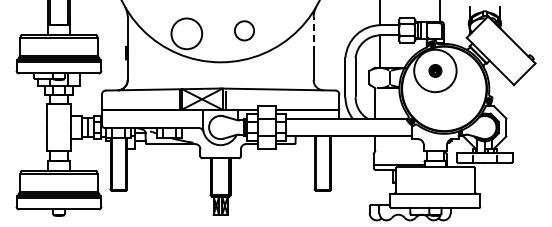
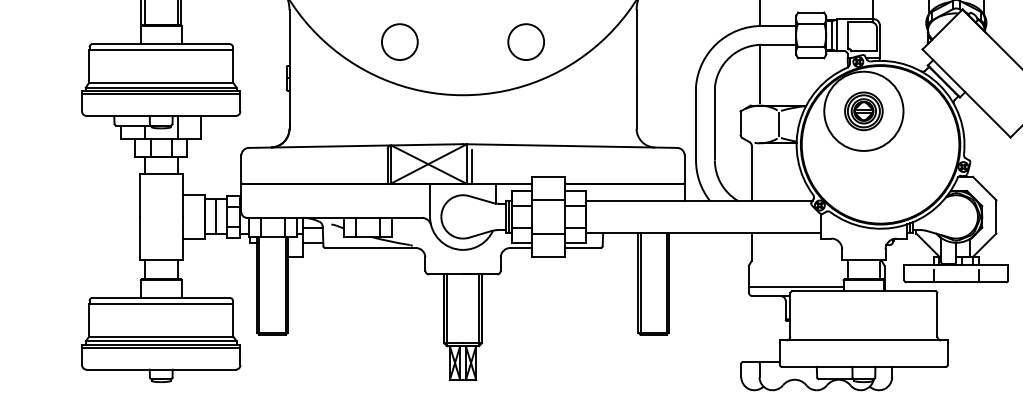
circle: (244, 30) -> (526, 41), moved
circle: (186, 33) -> (399, 41), size x0.62
line: (313, 34) -> (636, 43), dashed -> solid
part: (435, 70) -> (864, 110), size x1.67

